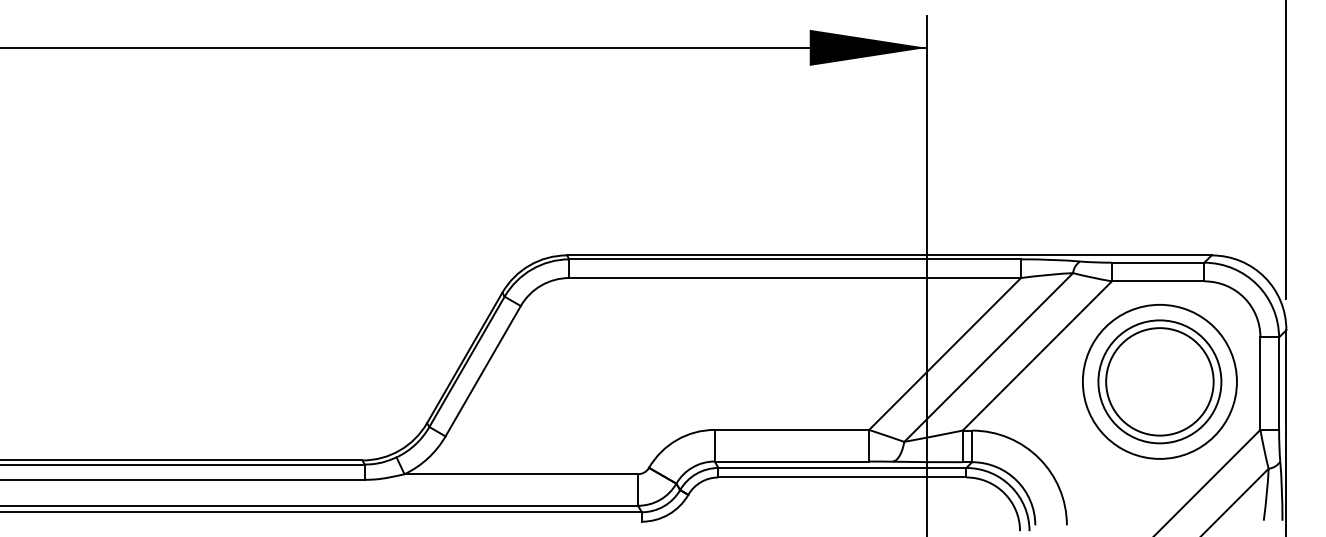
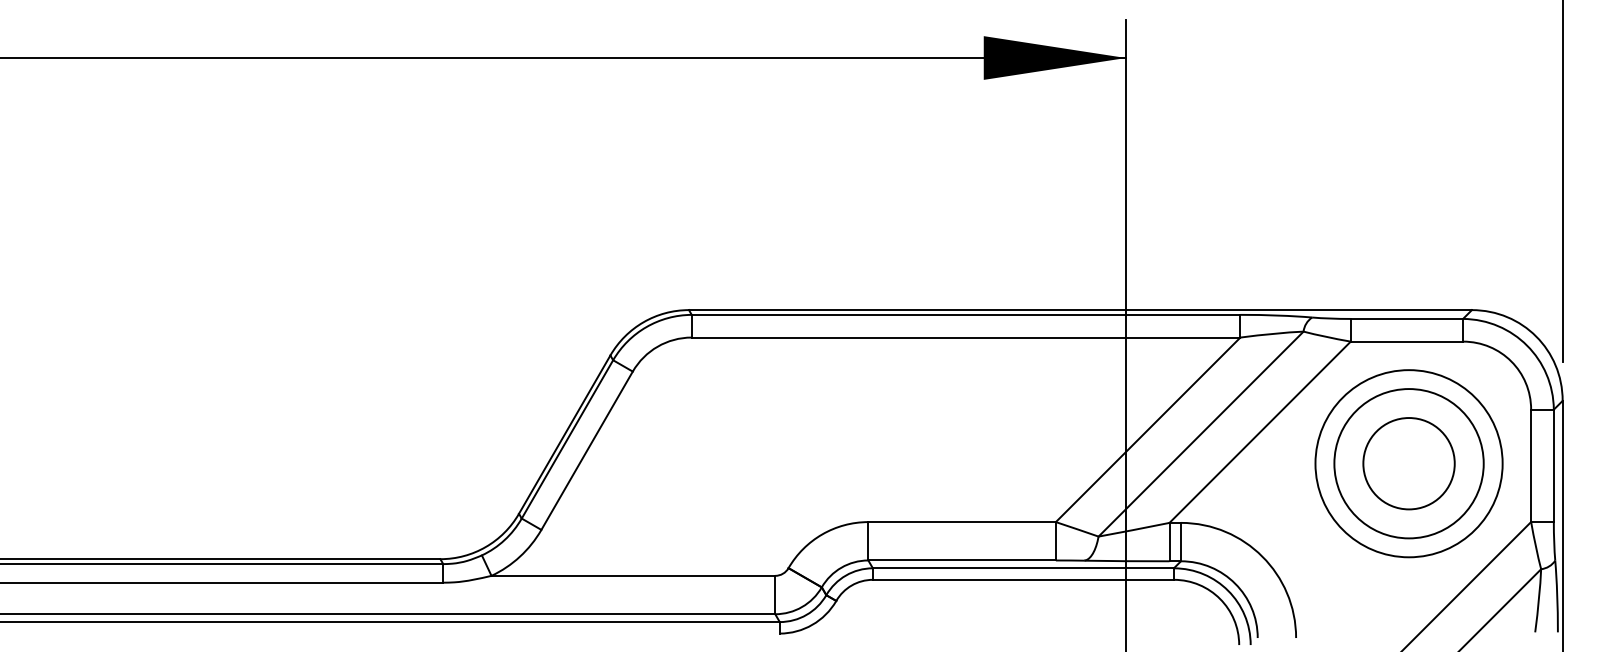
circle: (1159, 381) -> (1408, 463), size x0.7

